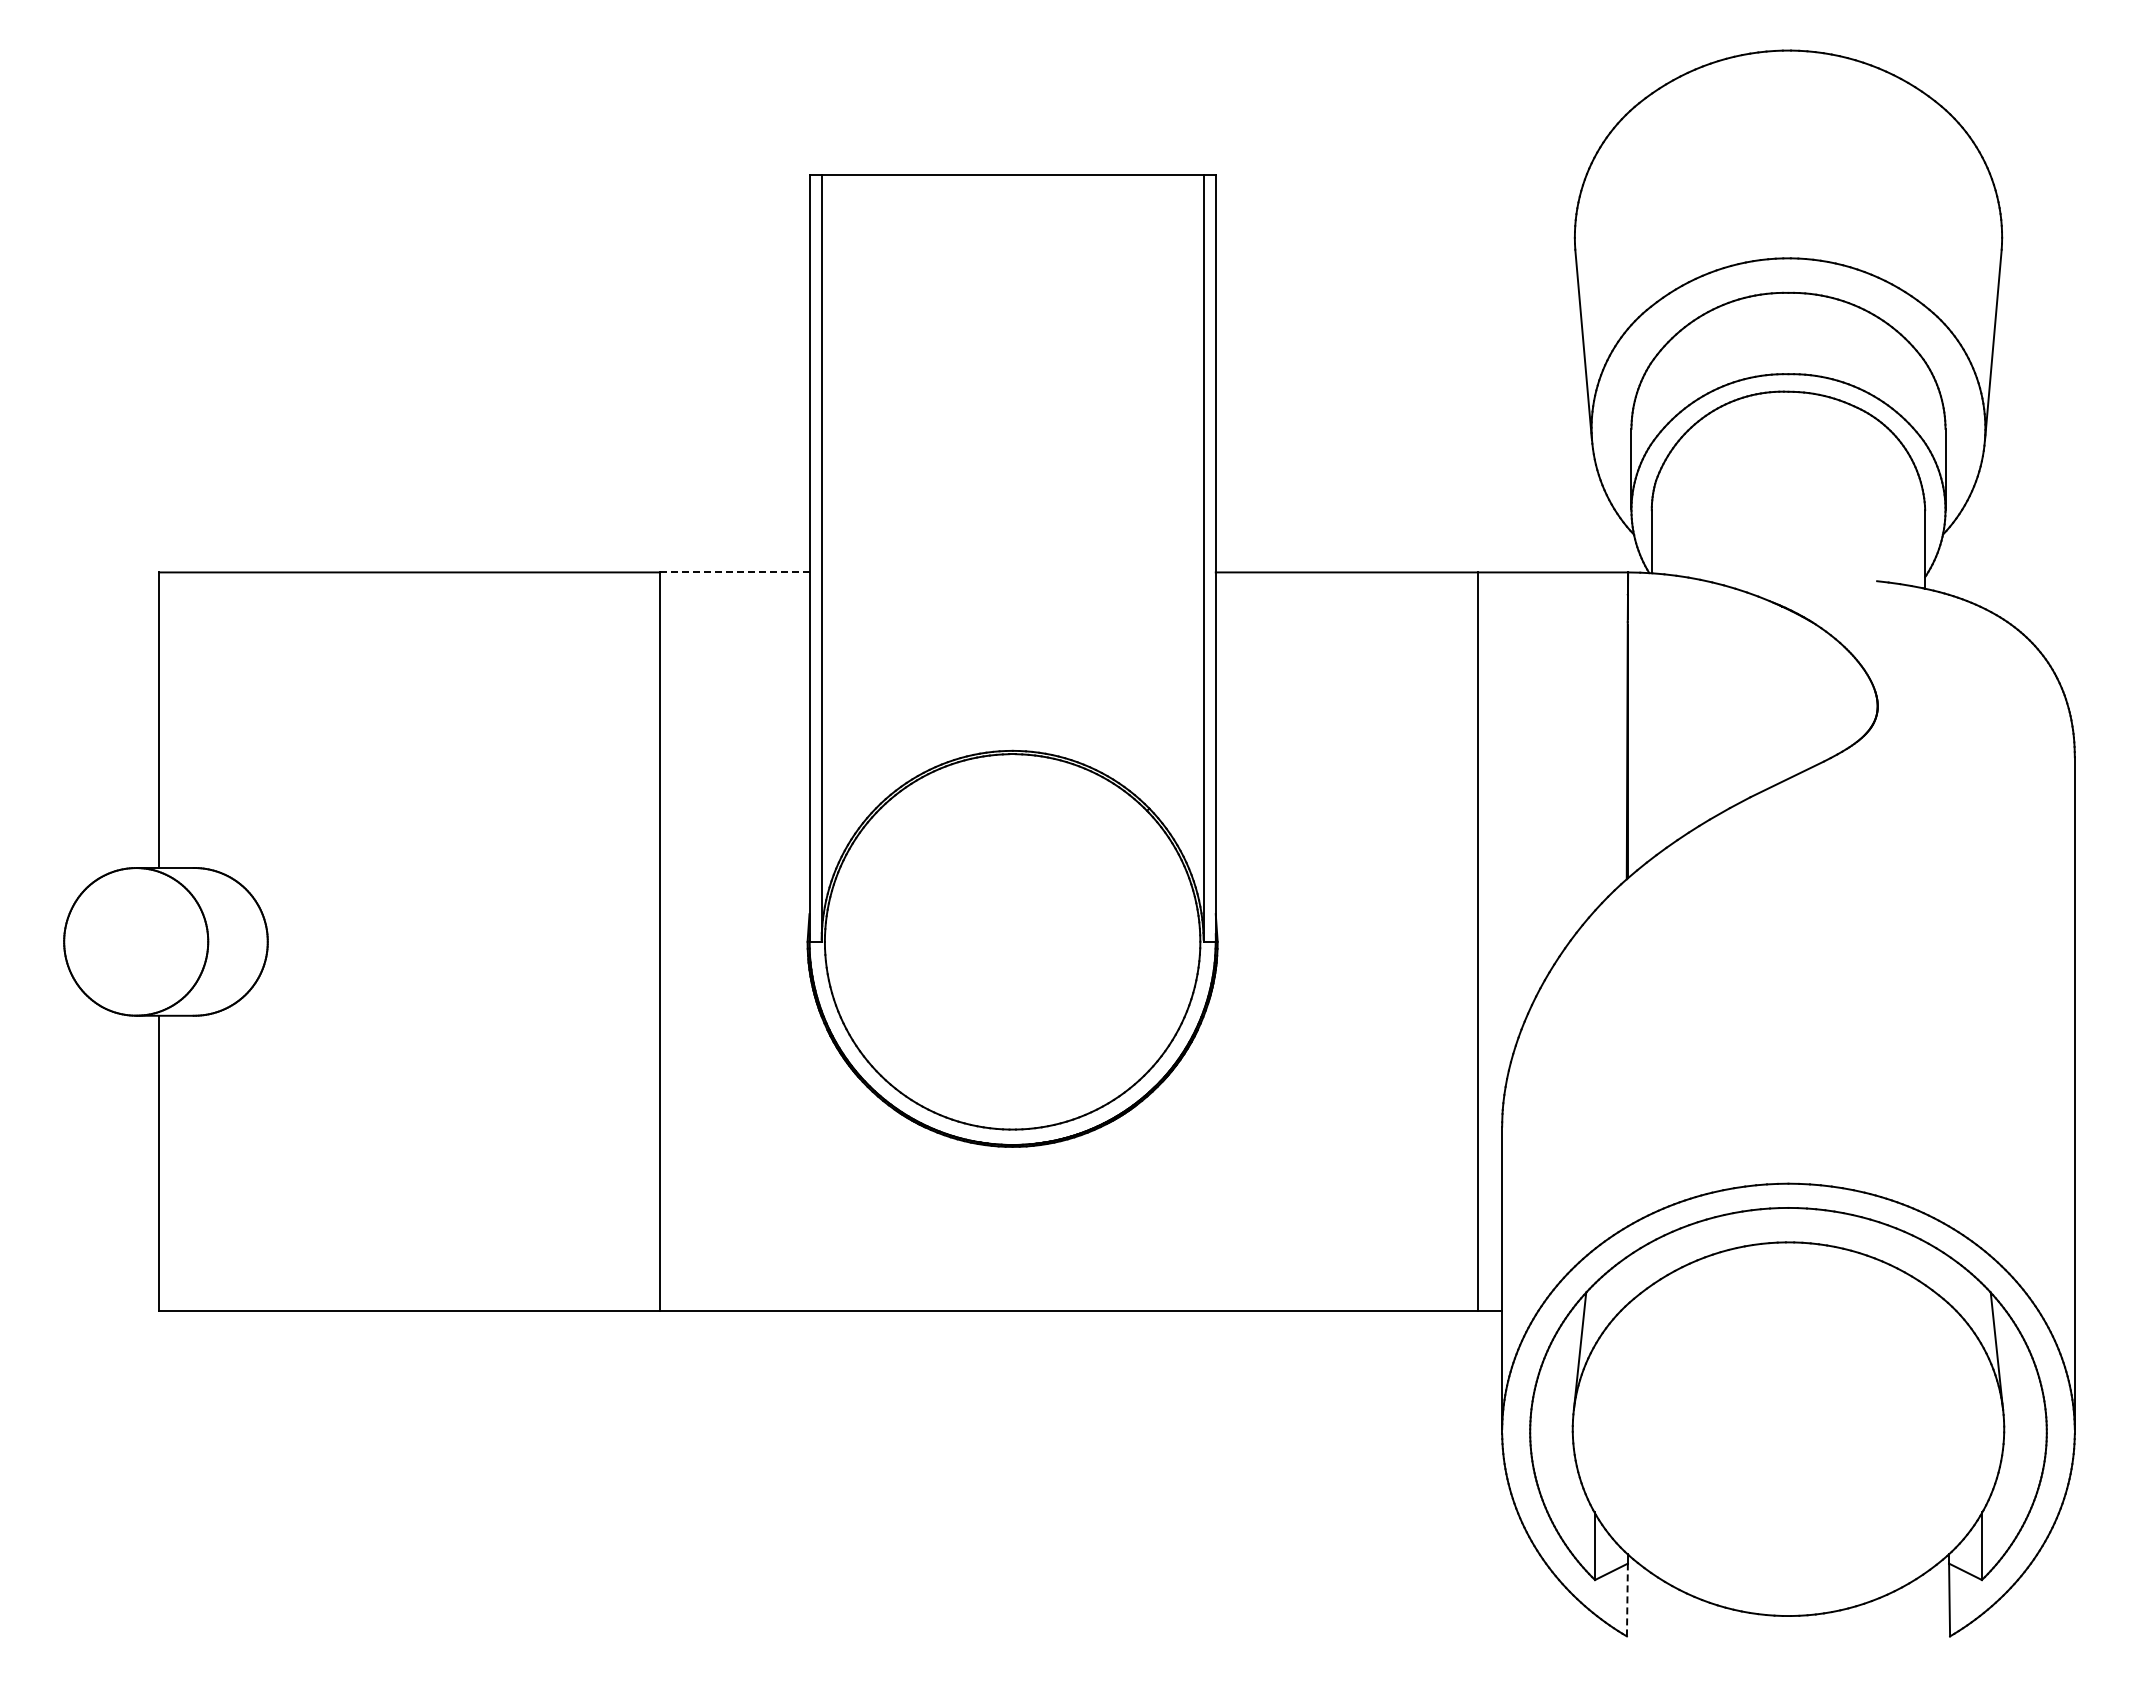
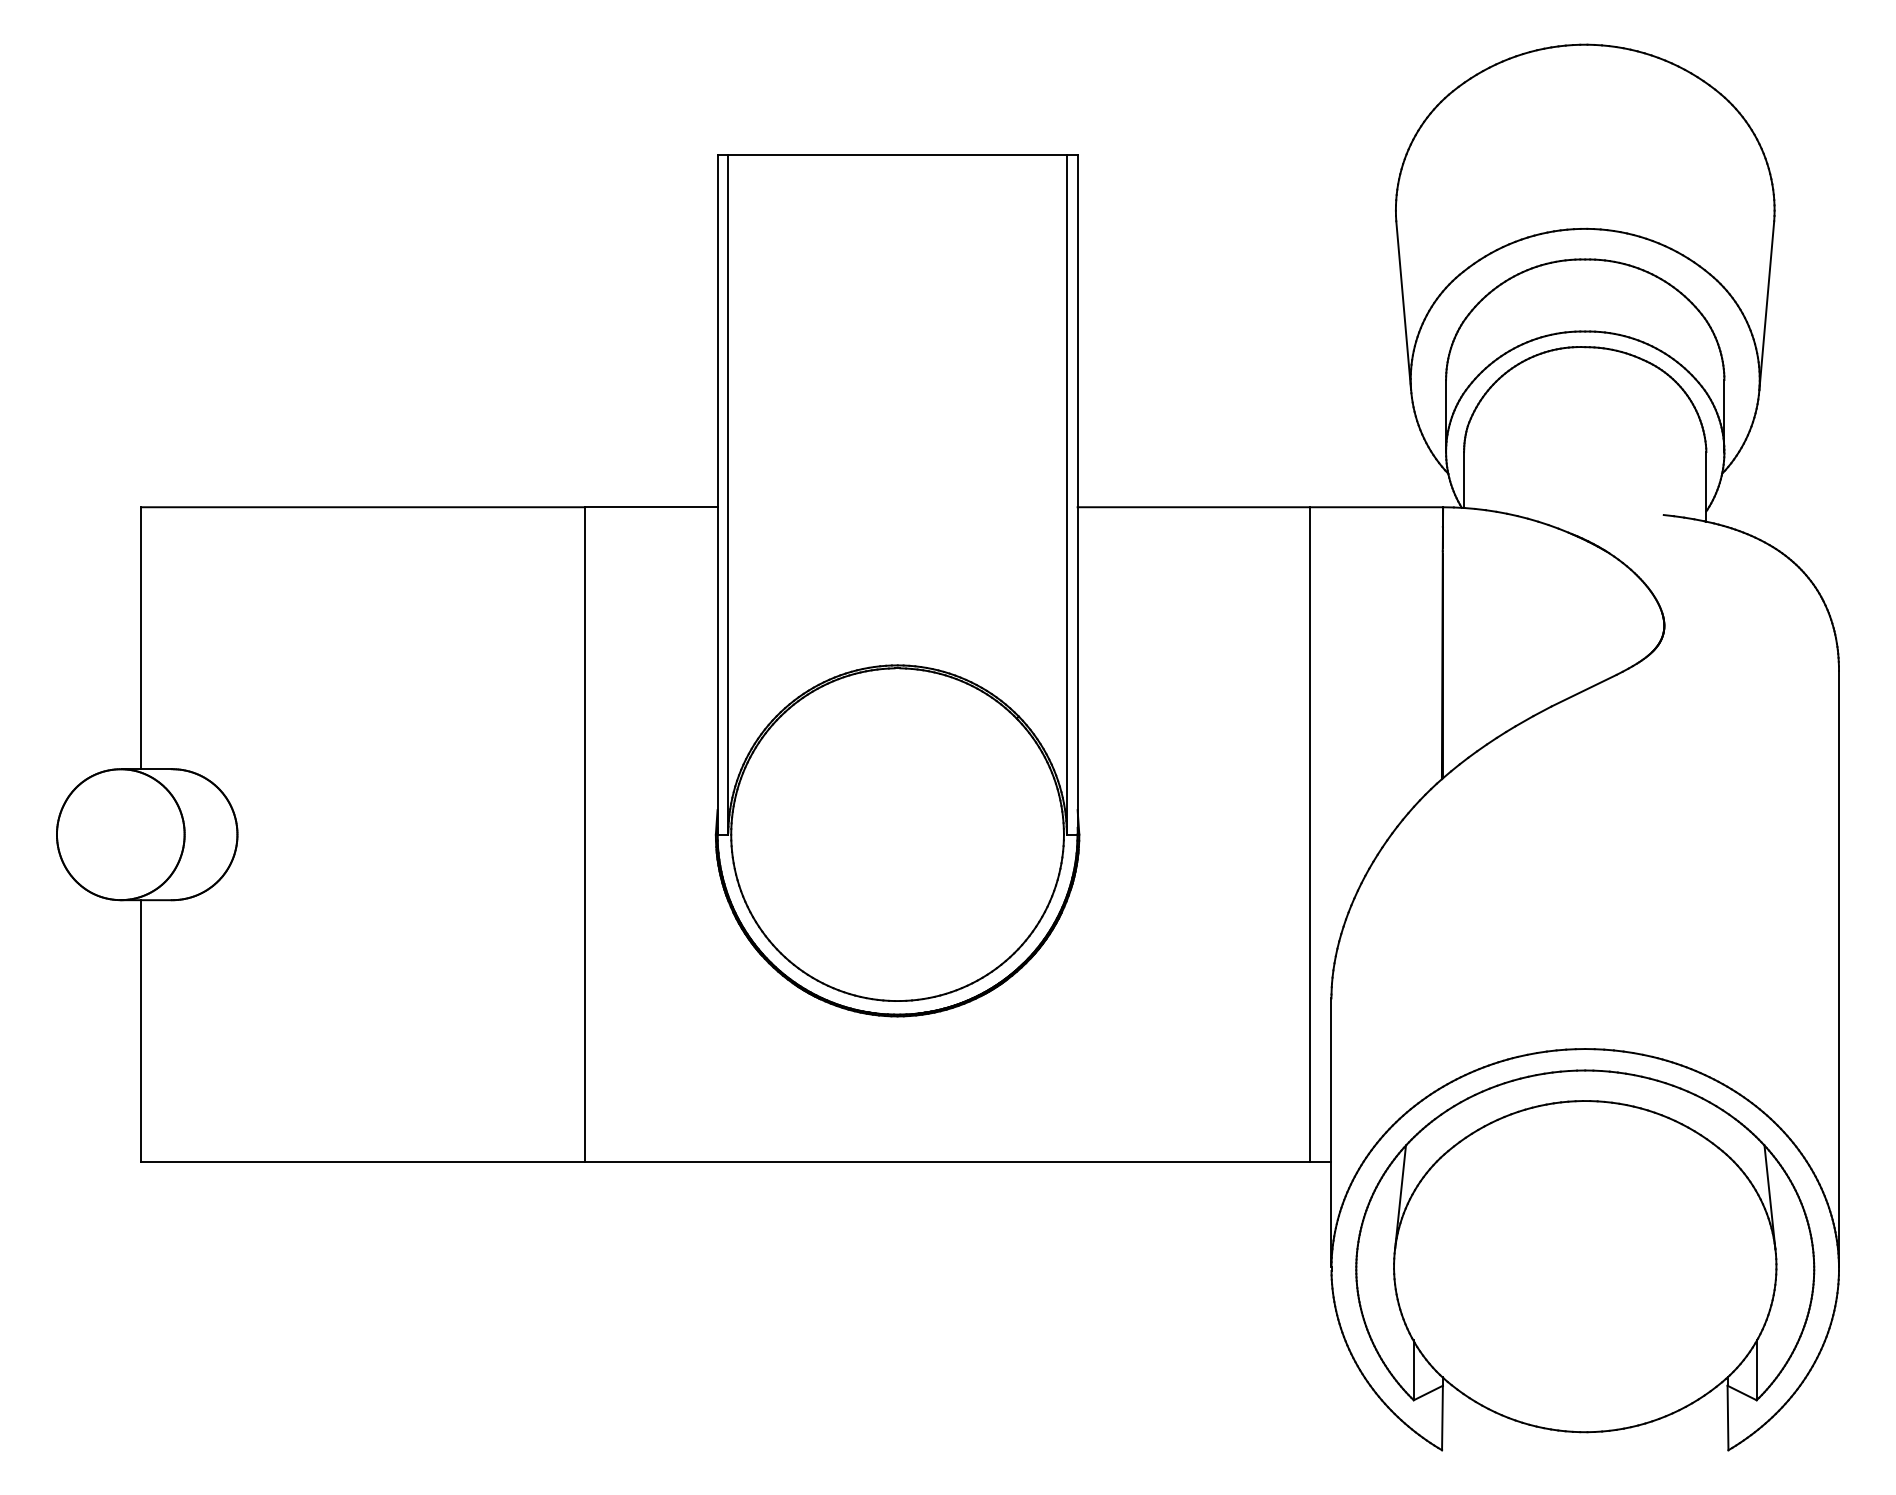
line: (734, 572) -> (651, 507), dashed -> solid
line: (1627, 1599) -> (1442, 1417), dashed -> solid

